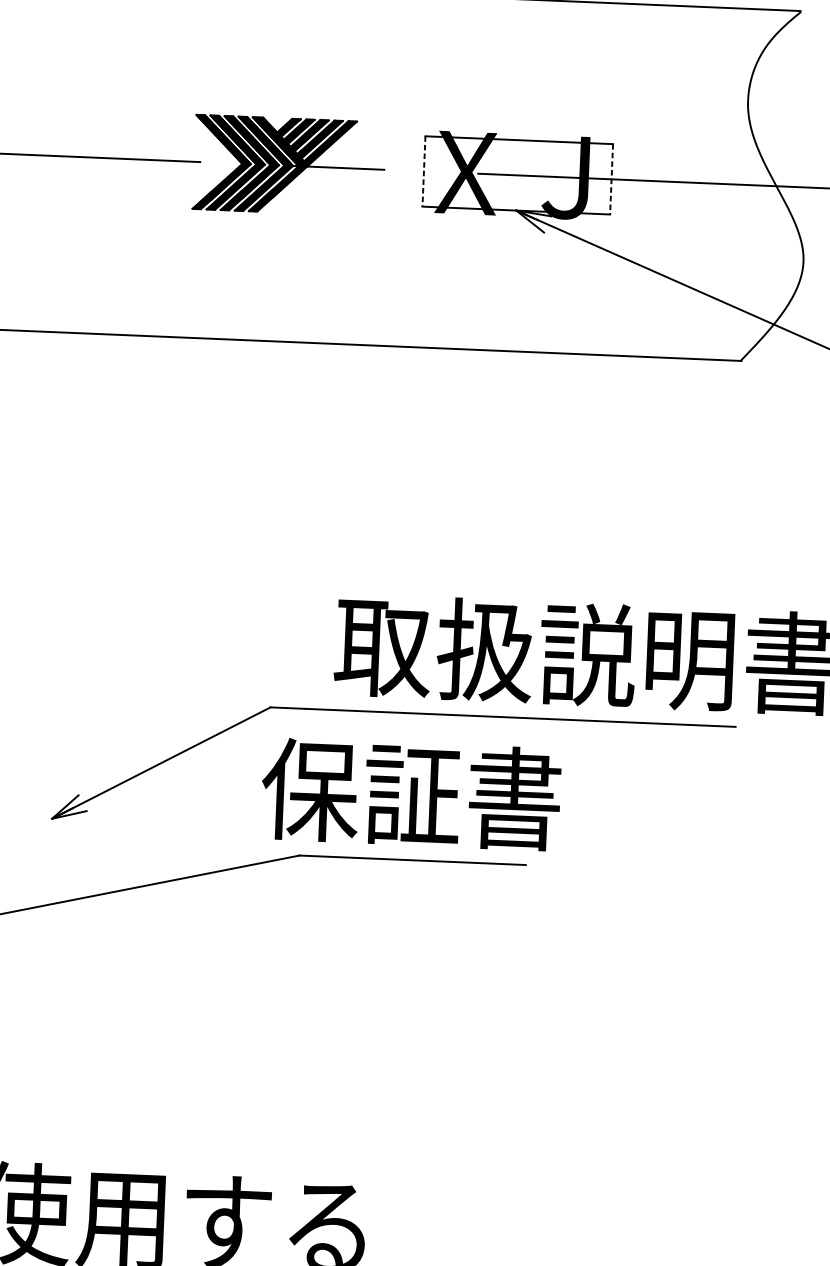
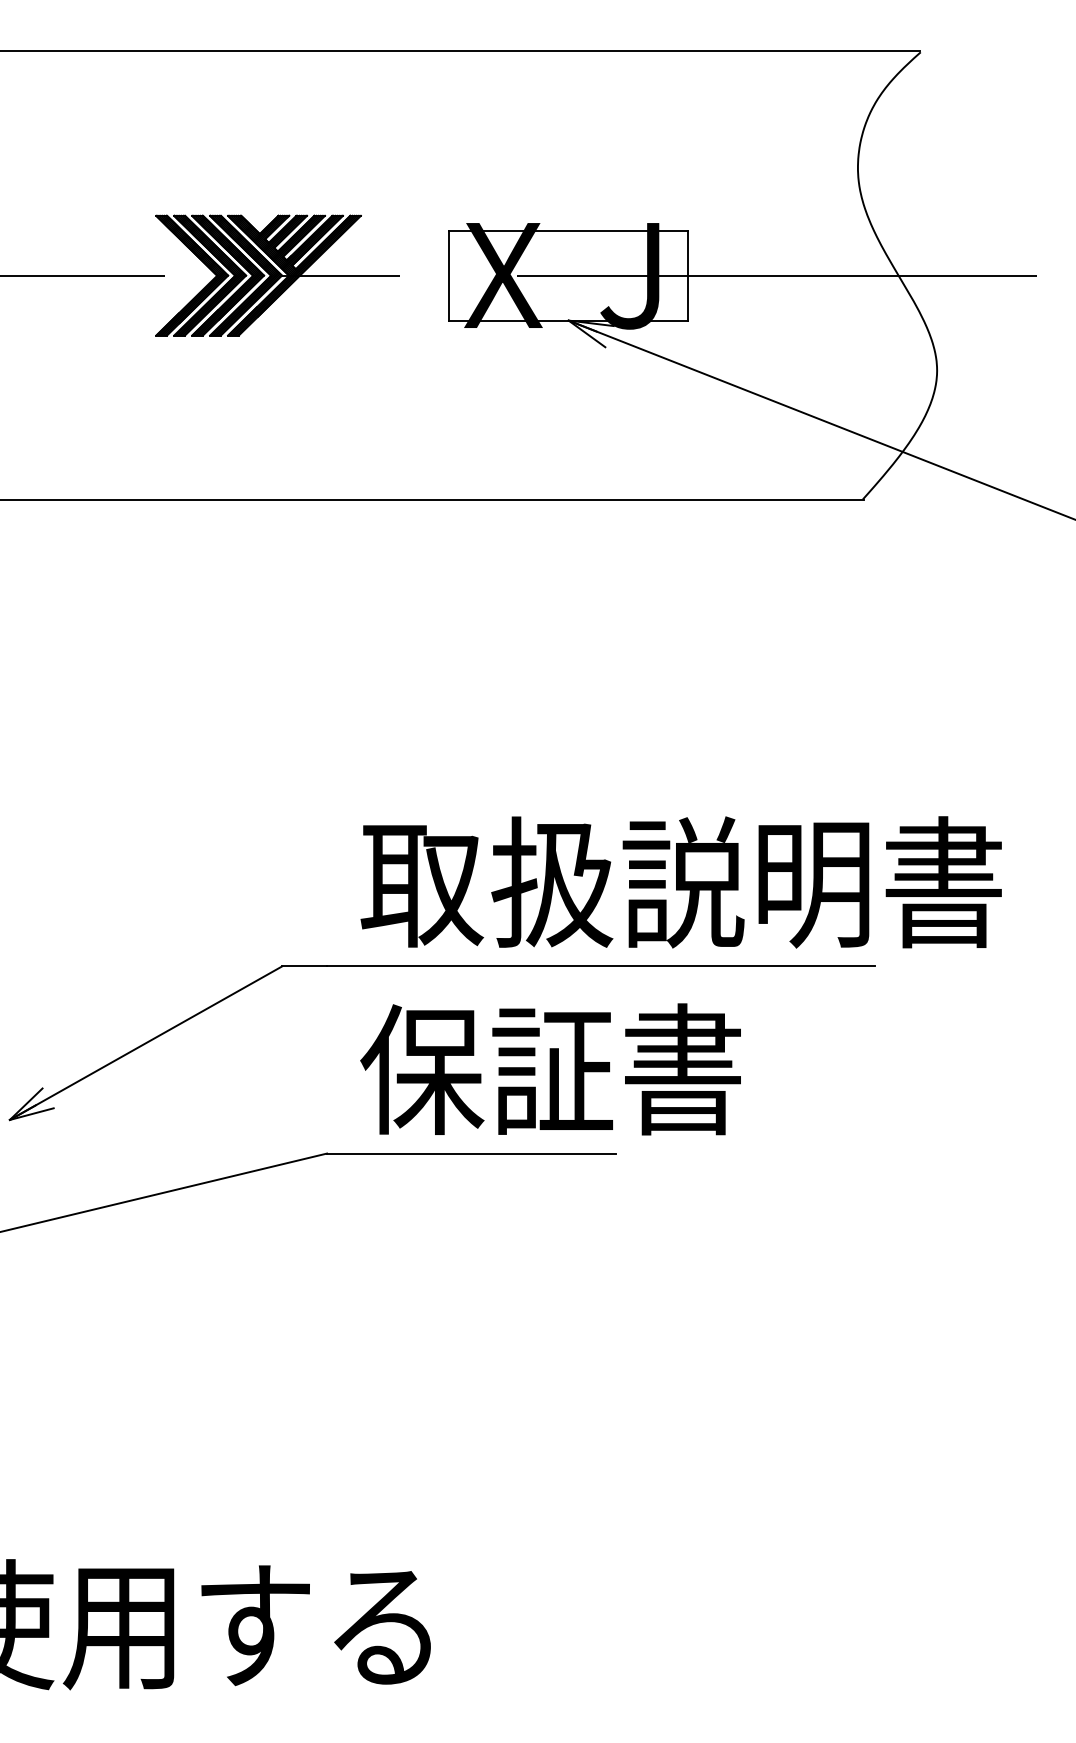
line: (423, 171) -> (448, 275), dashed -> solid
line: (611, 179) -> (688, 275), dashed -> solid
text: (410, 794) -> (550, 1069), moved

